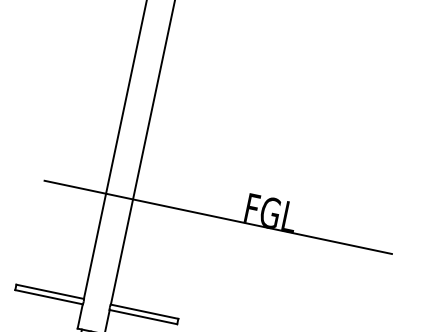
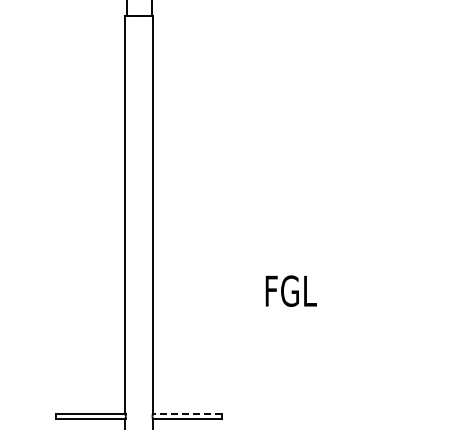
line: (217, 217) -> (239, 306), removed
line: (144, 311) -> (187, 413), solid -> dashed

